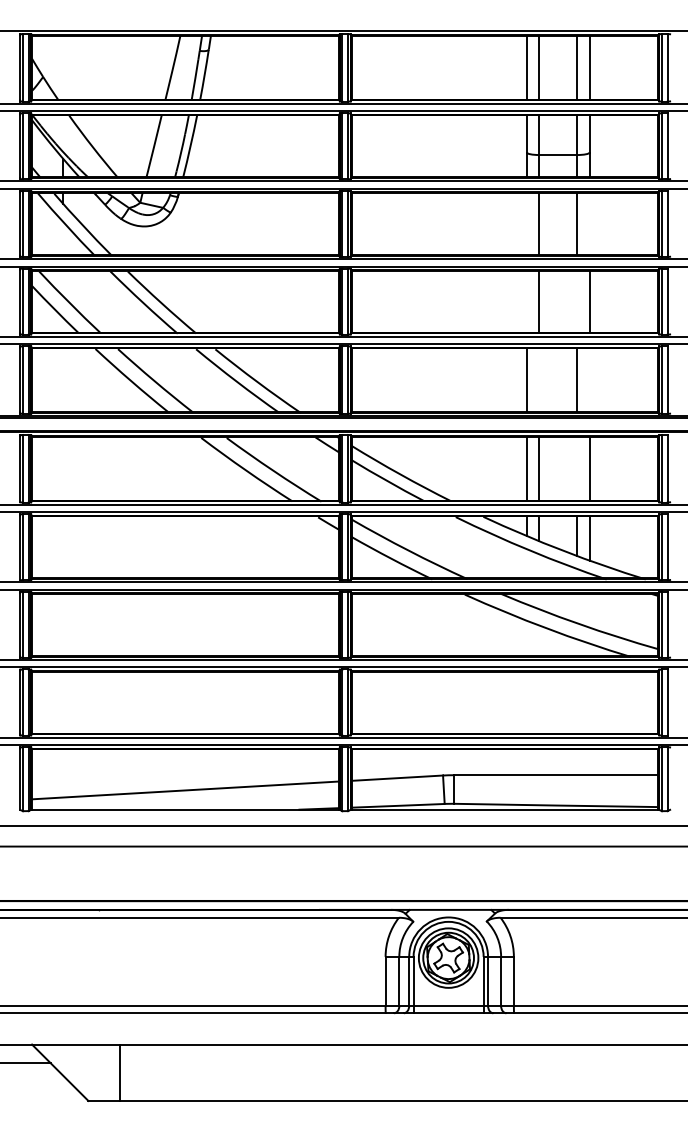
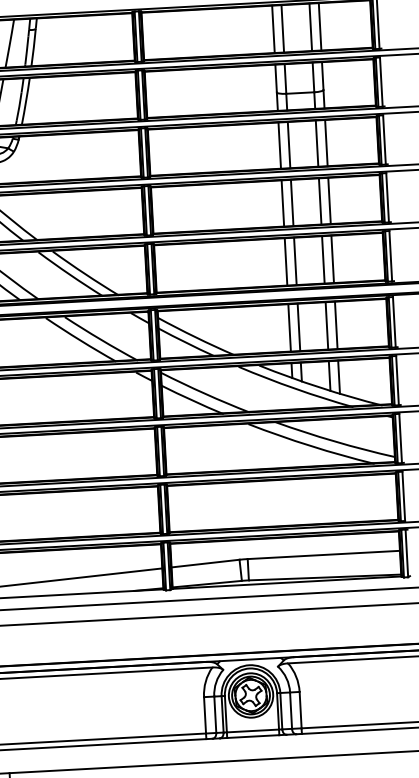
line: (526, 223) -> (279, 145), added
line: (589, 223) -> (326, 142), added
line: (526, 301) -> (282, 203), added
line: (577, 301) -> (320, 201), added
line: (539, 379) -> (295, 260), added
line: (589, 379) -> (332, 258), added
line: (577, 468) -> (327, 325), added

